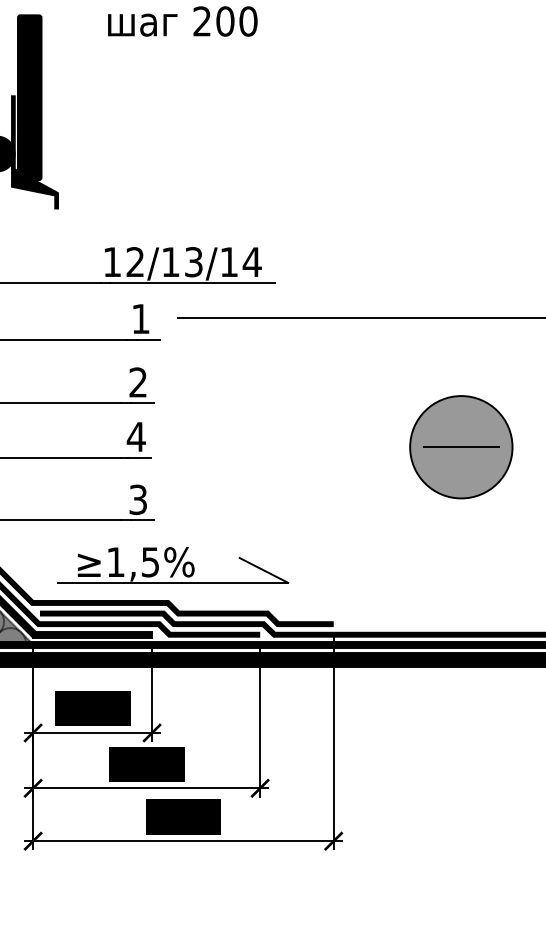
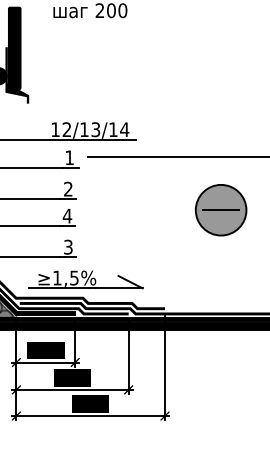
part: (460, 447) -> (220, 210), moved

